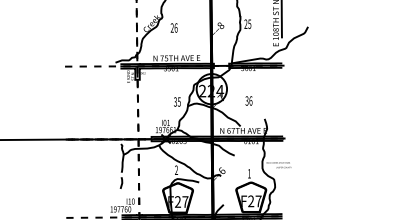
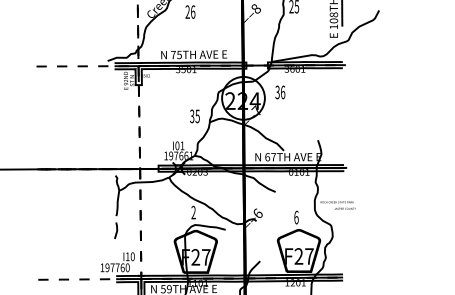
text: (248, 100) -> (279, 91), moved
text: (249, 173) -> (296, 217), 1 -> 6

